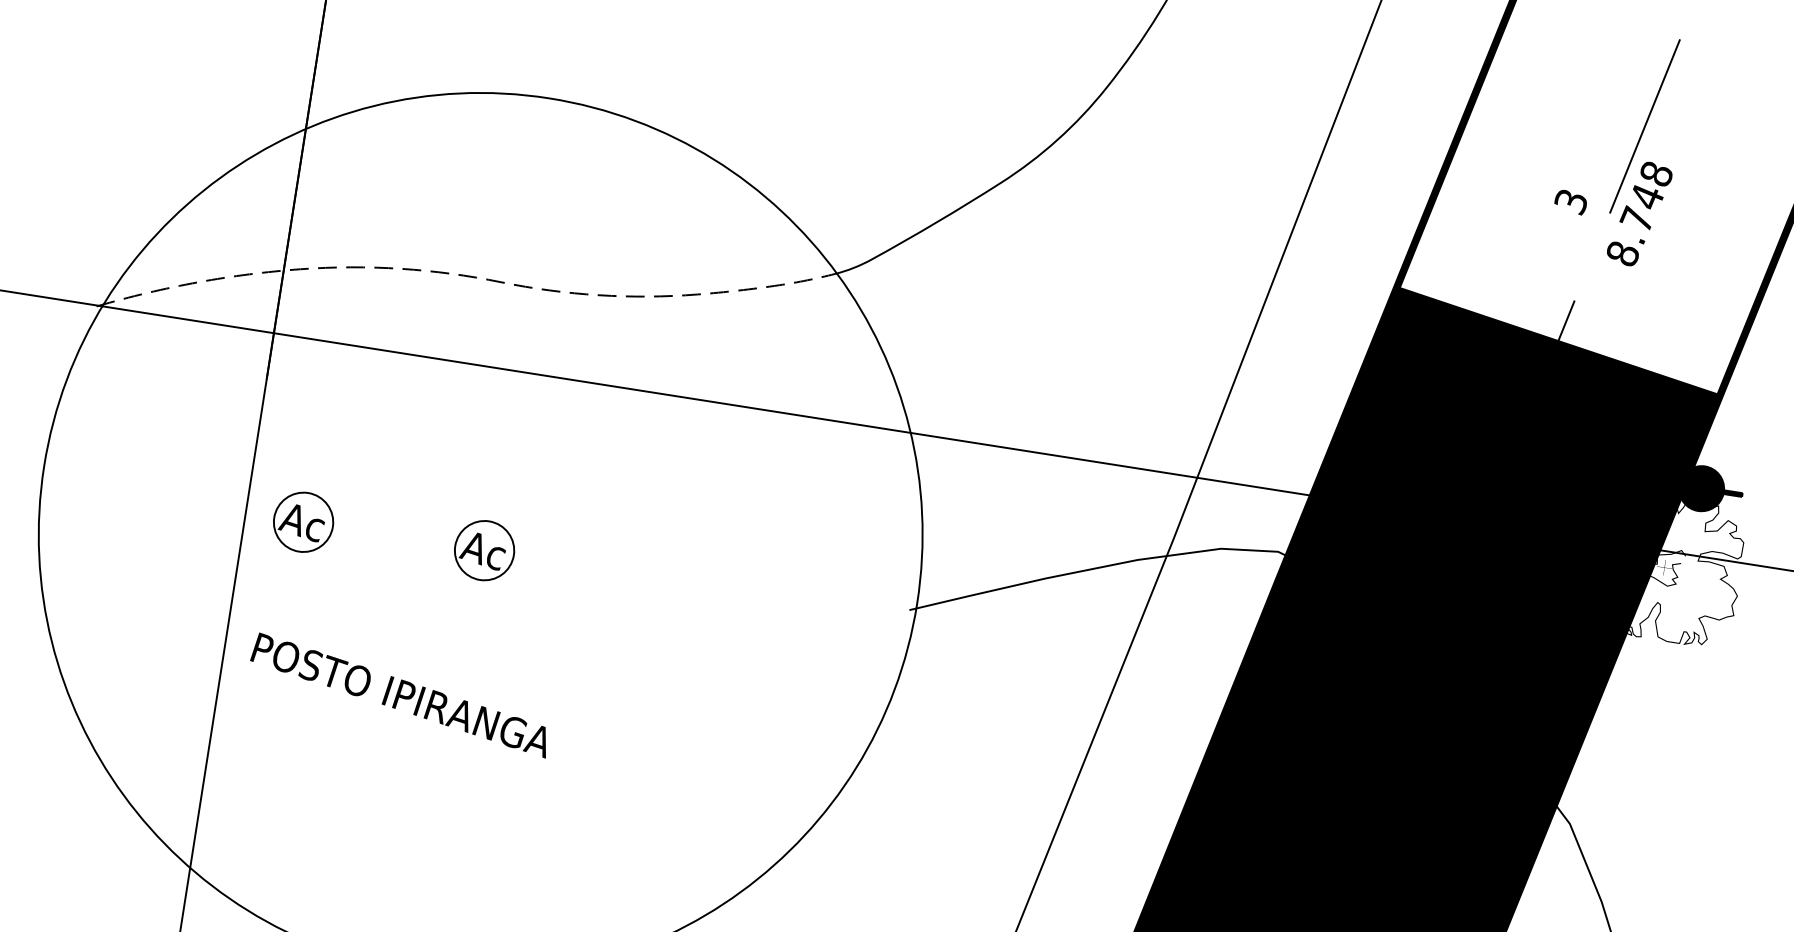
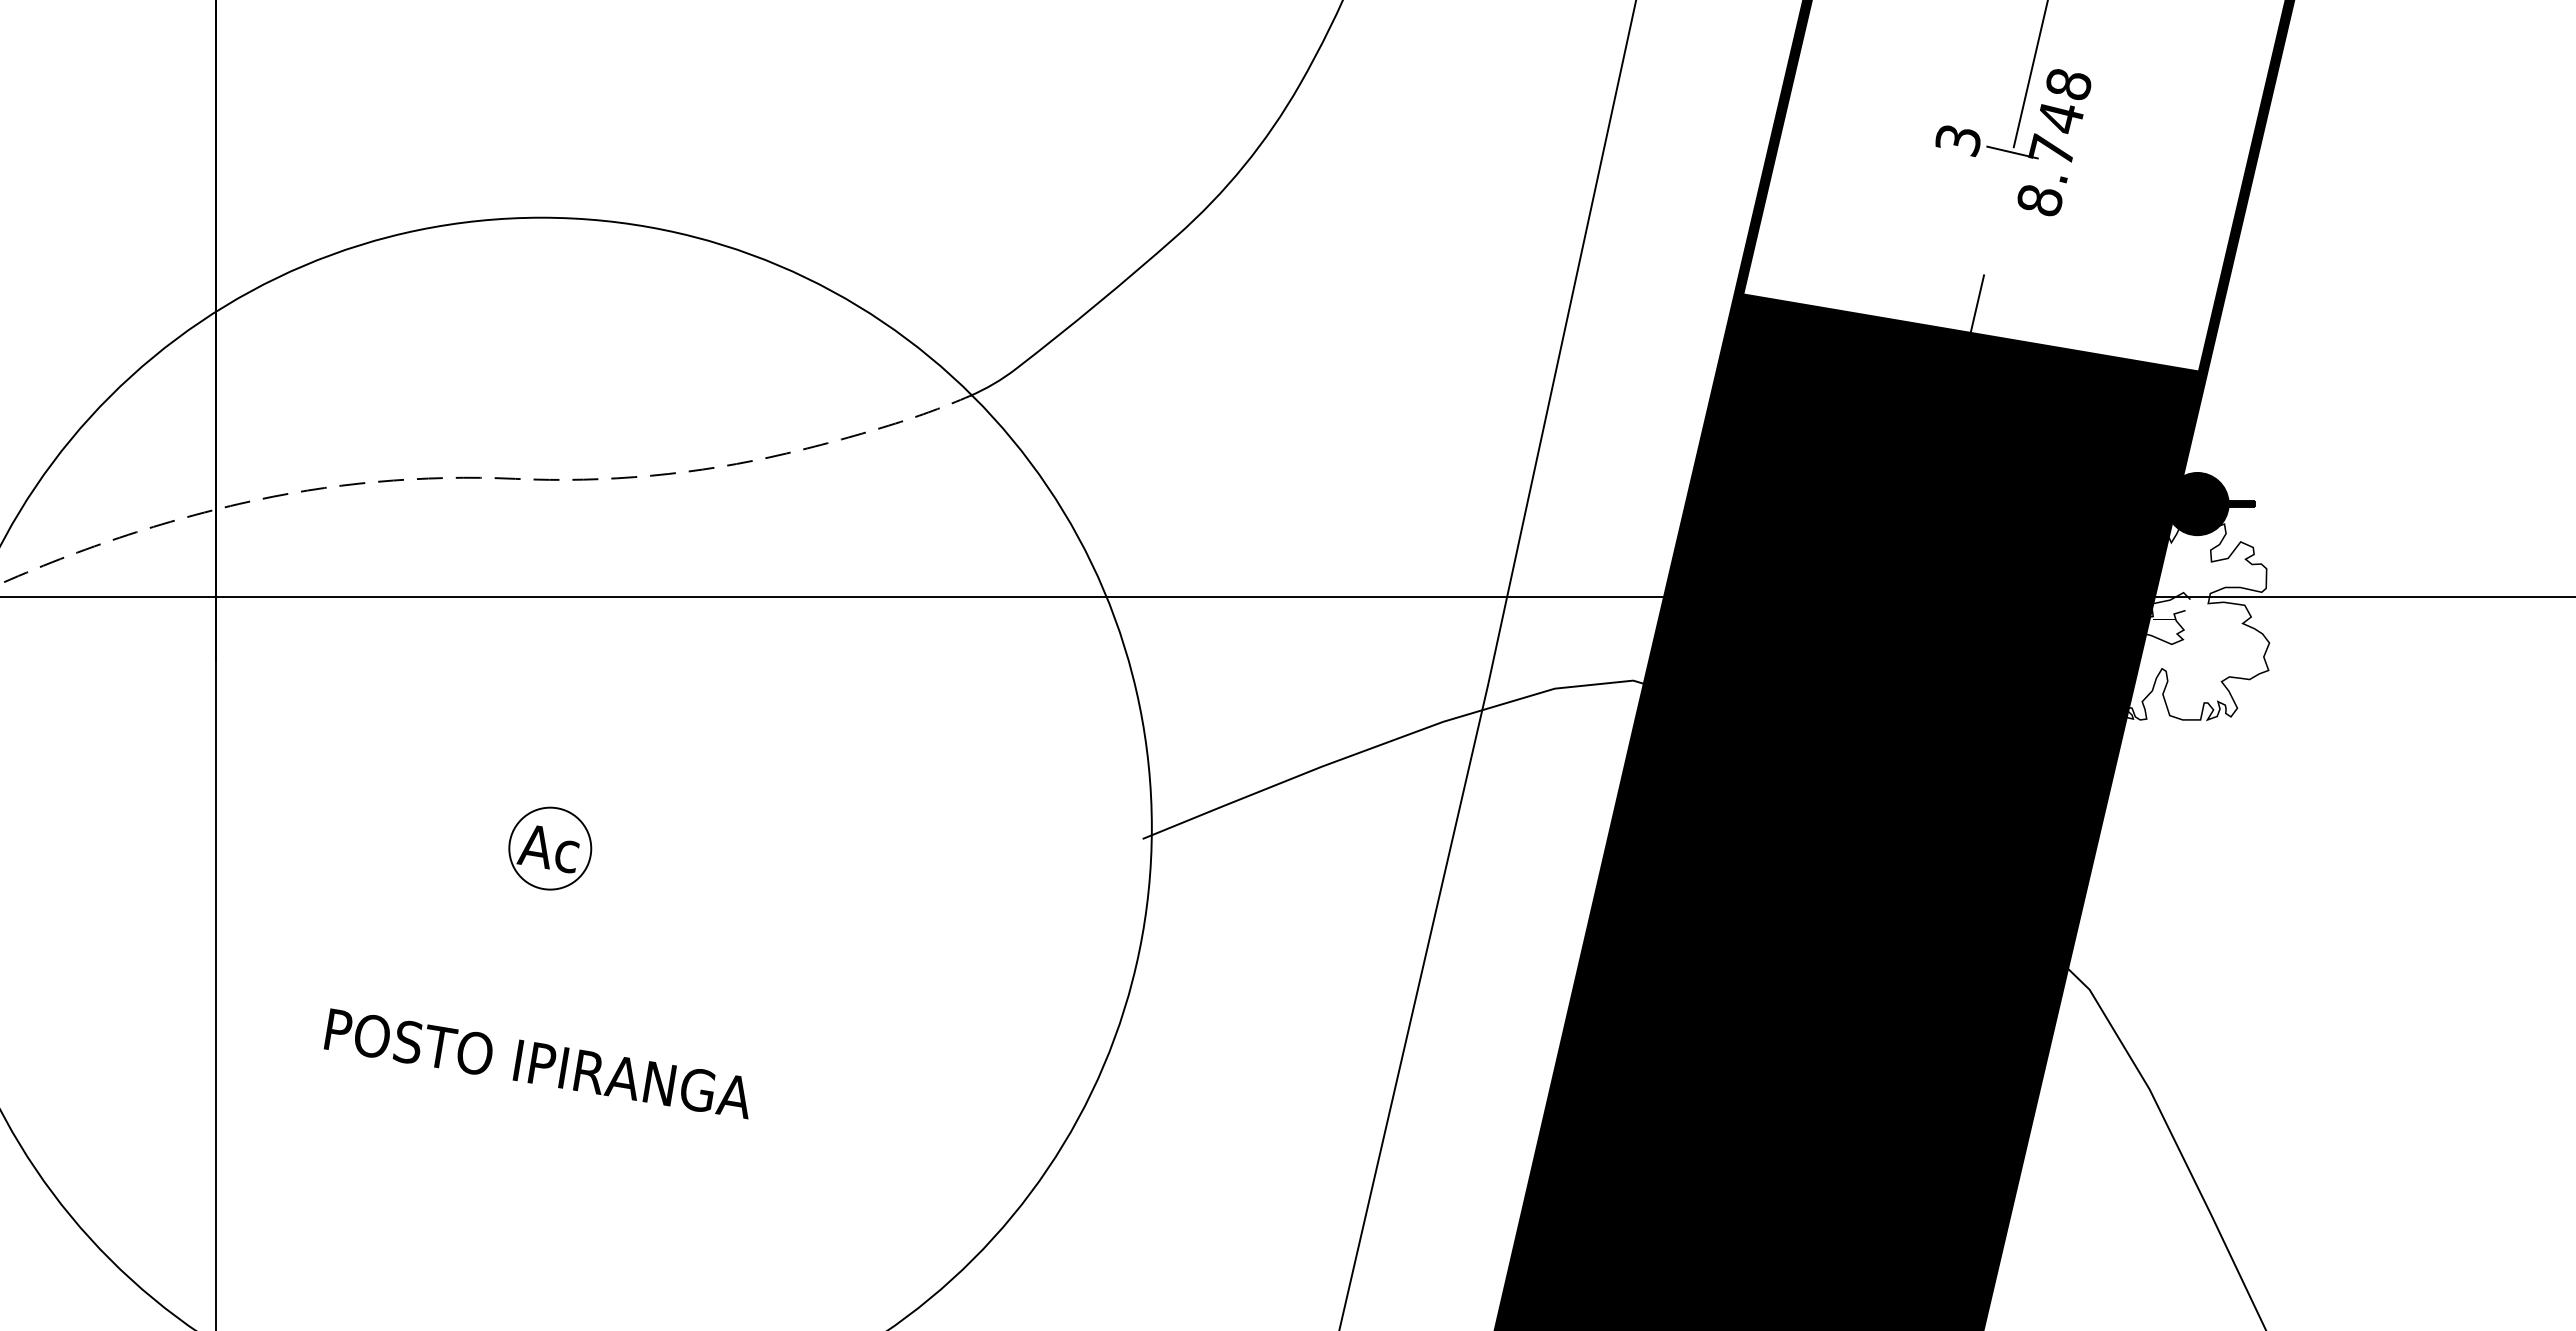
line: (1608, 216) -> (2012, 152), added
part: (303, 522) -> (297, 848), removed
text: (399, 694) -> (535, 1063), moved

